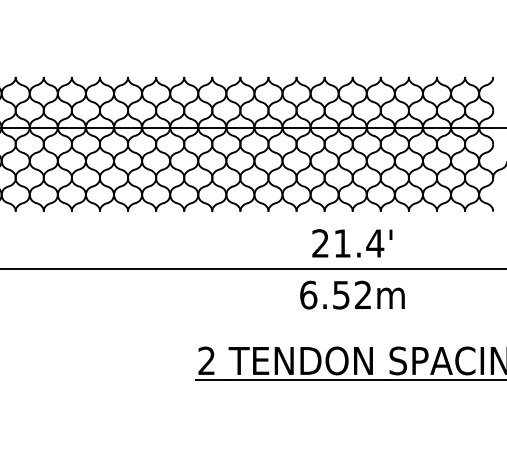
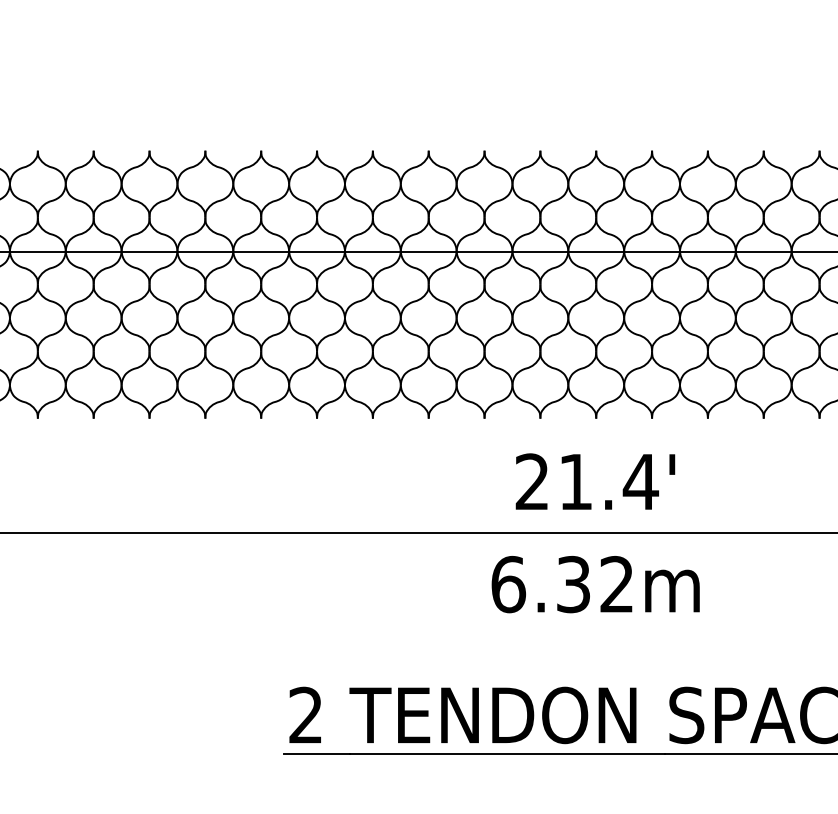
text: (341, 294) -> (573, 583), 6.52m -> 6.32m

